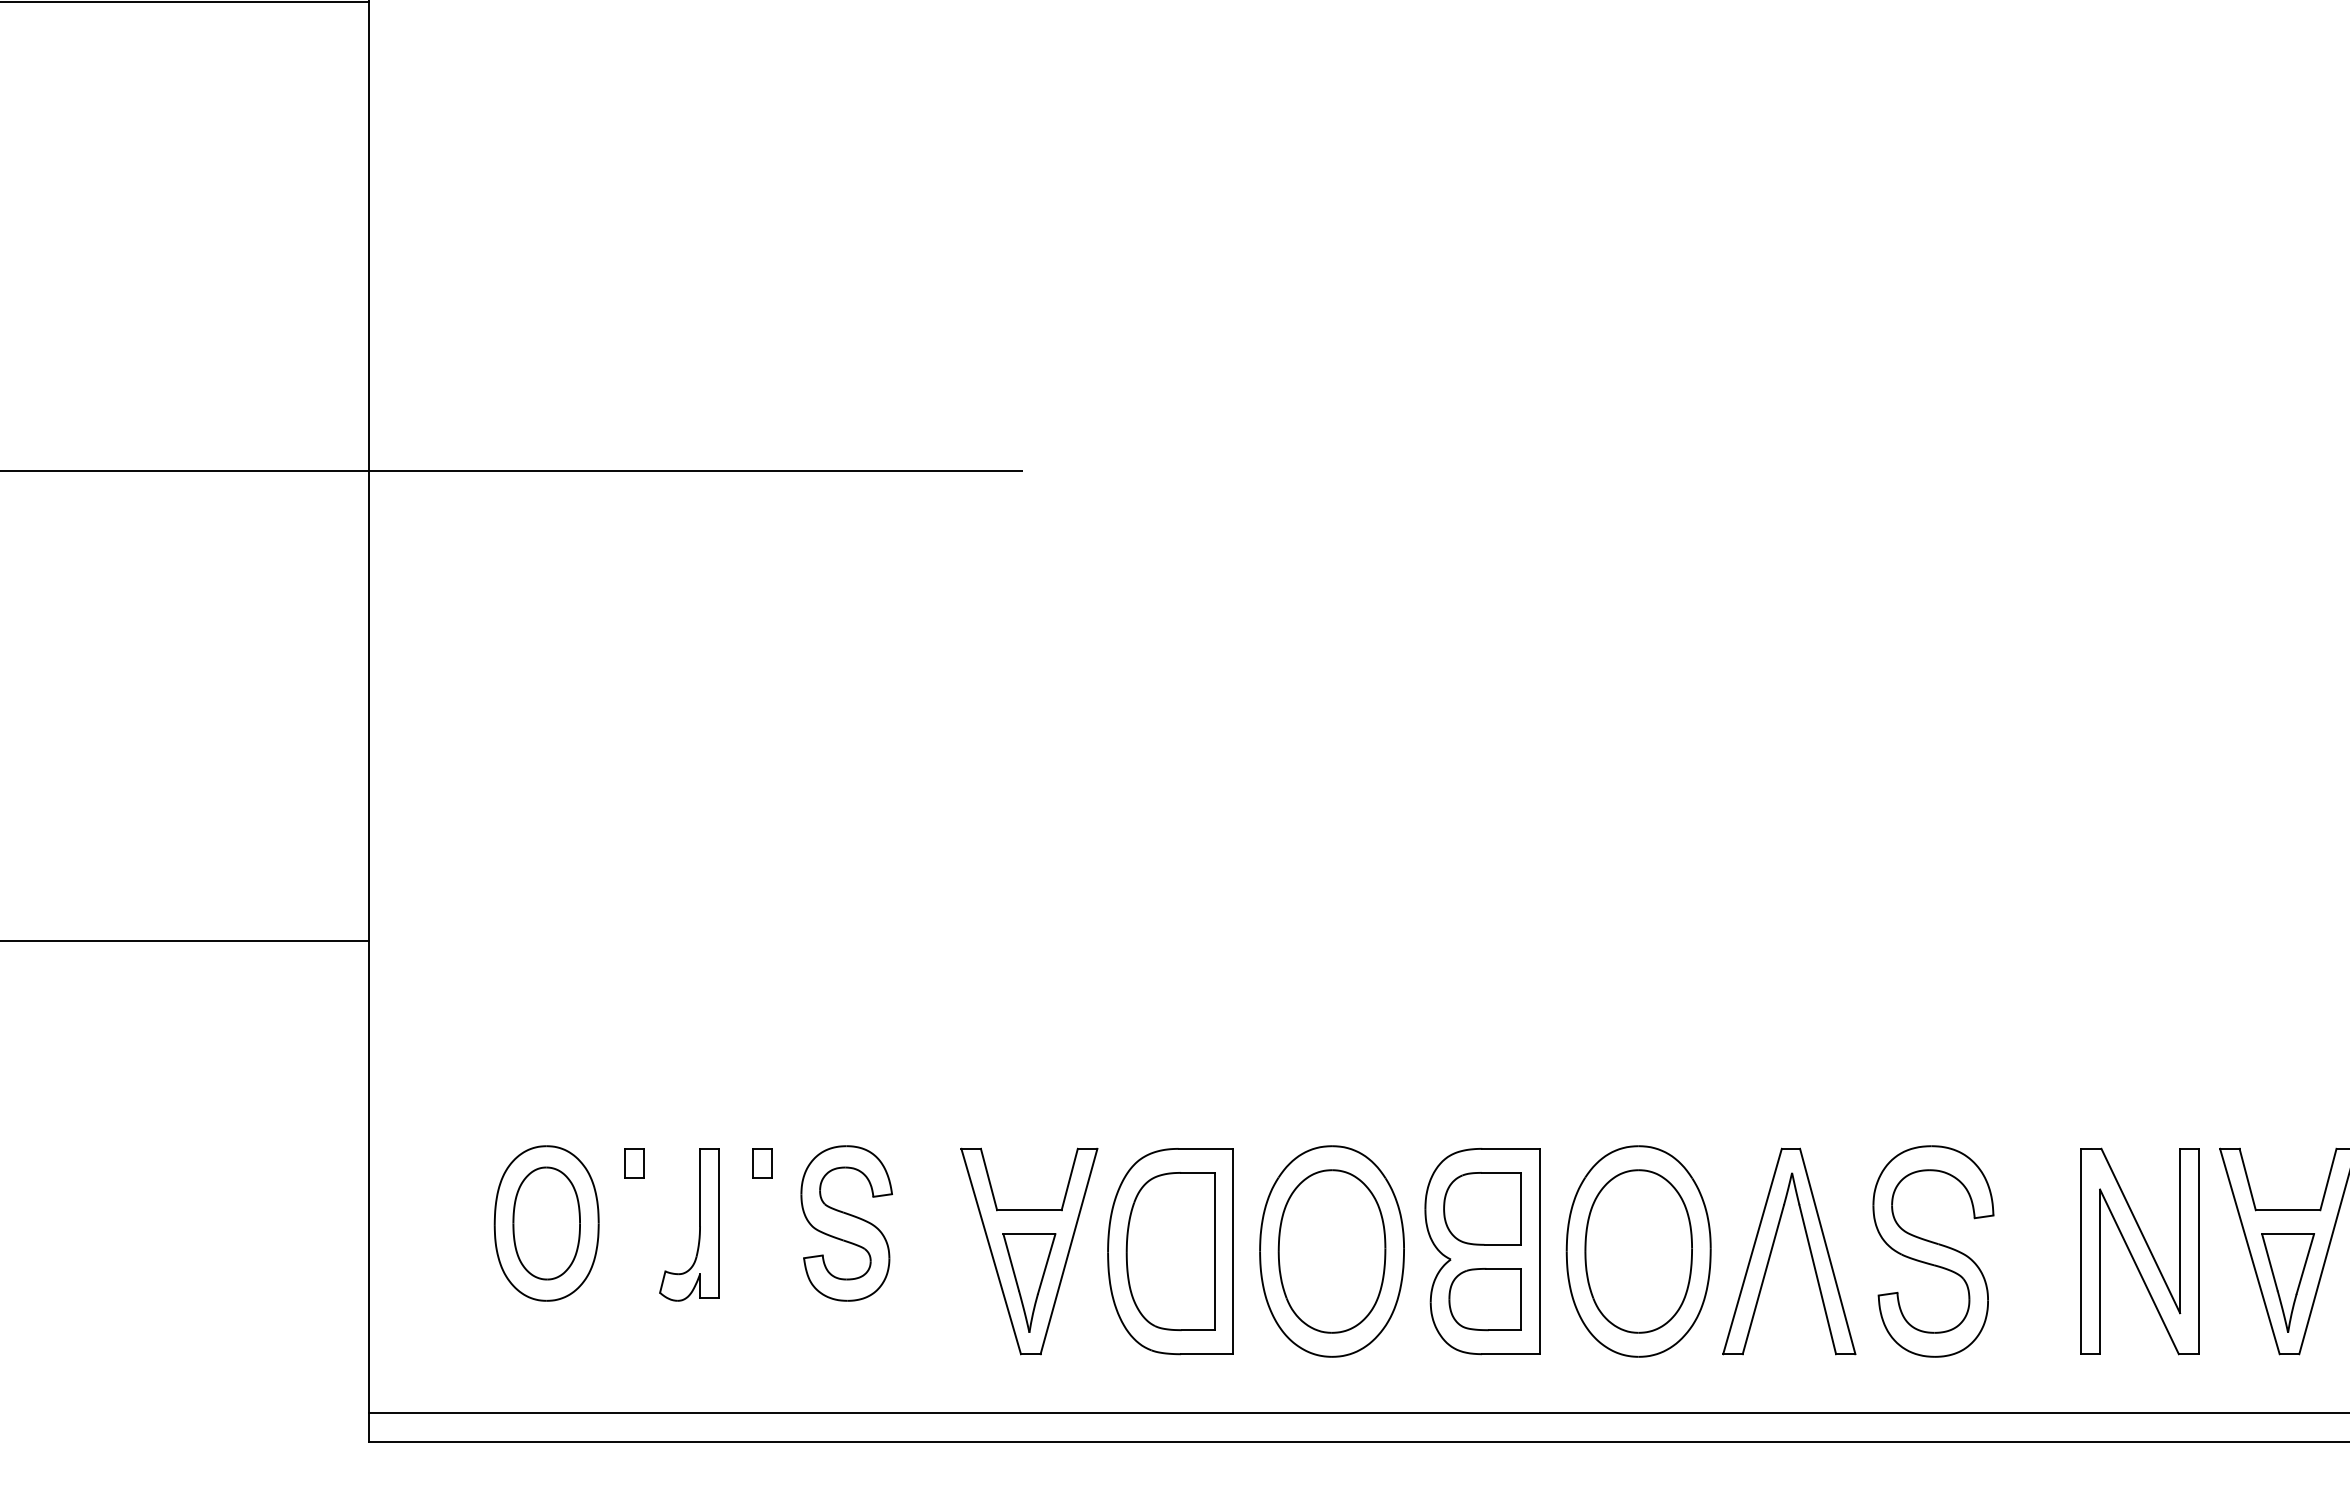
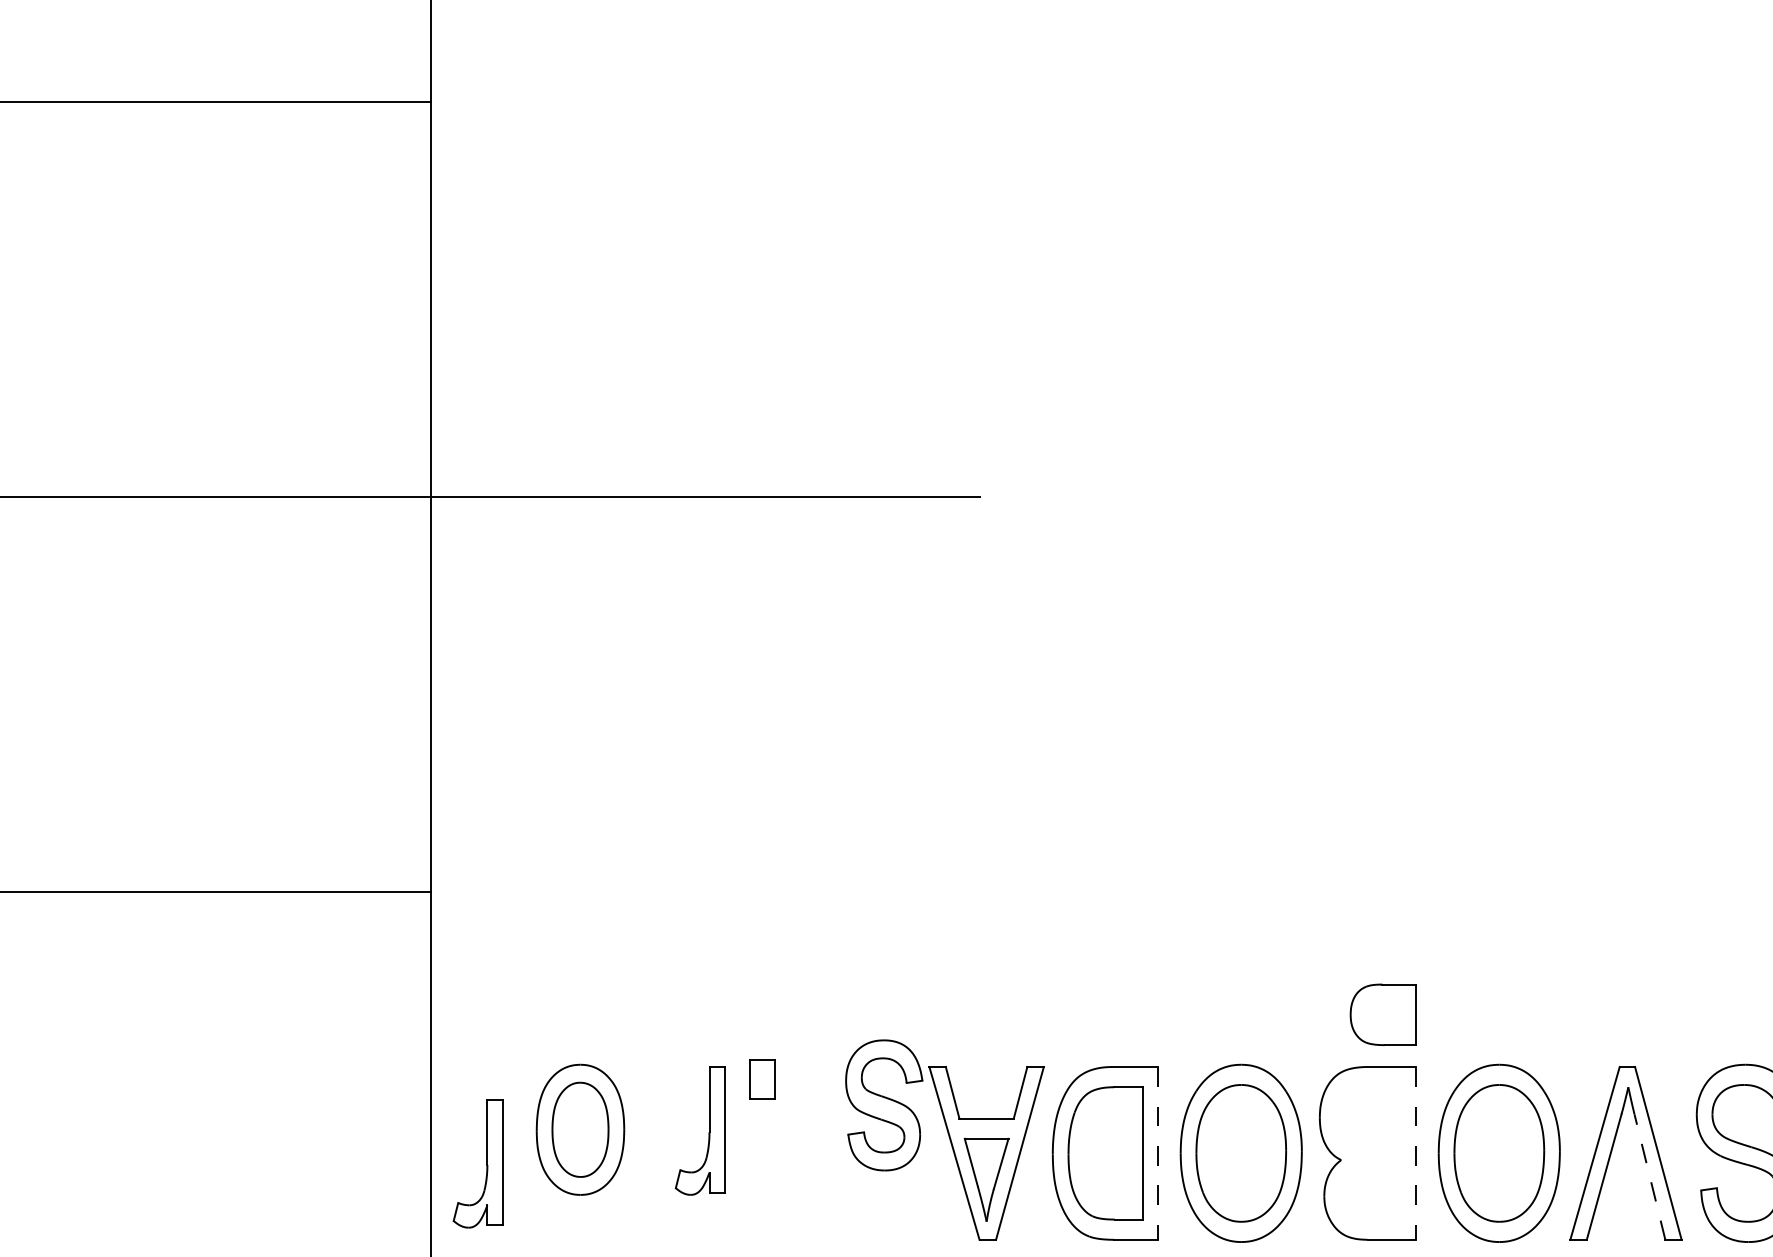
part: (634, 1163) -> (654, 1079), removed
part: (762, 1163) -> (762, 1079), size x1.6
part: (1482, 1208) -> (1383, 1014), moved
part: (846, 1223) -> (884, 1105), moved
line: (1233, 1251) -> (1158, 1153), solid -> dashed
line: (1540, 1251) -> (1416, 1153), solid -> dashed
part: (435, 1263) -> (486, 1163), added
line: (1817, 1279) -> (1649, 1176), solid -> dashed
part: (1484, 1299) -> (1369, 1193), removed

